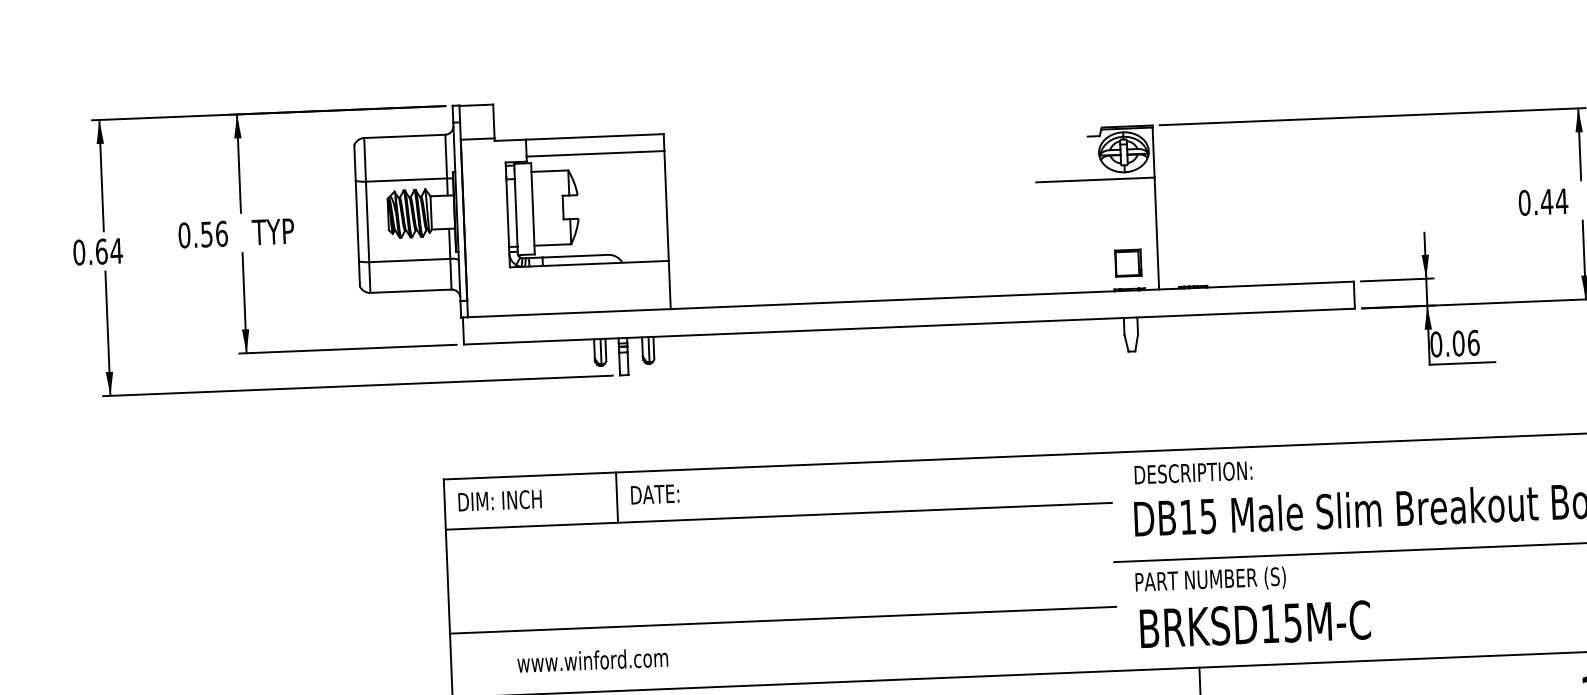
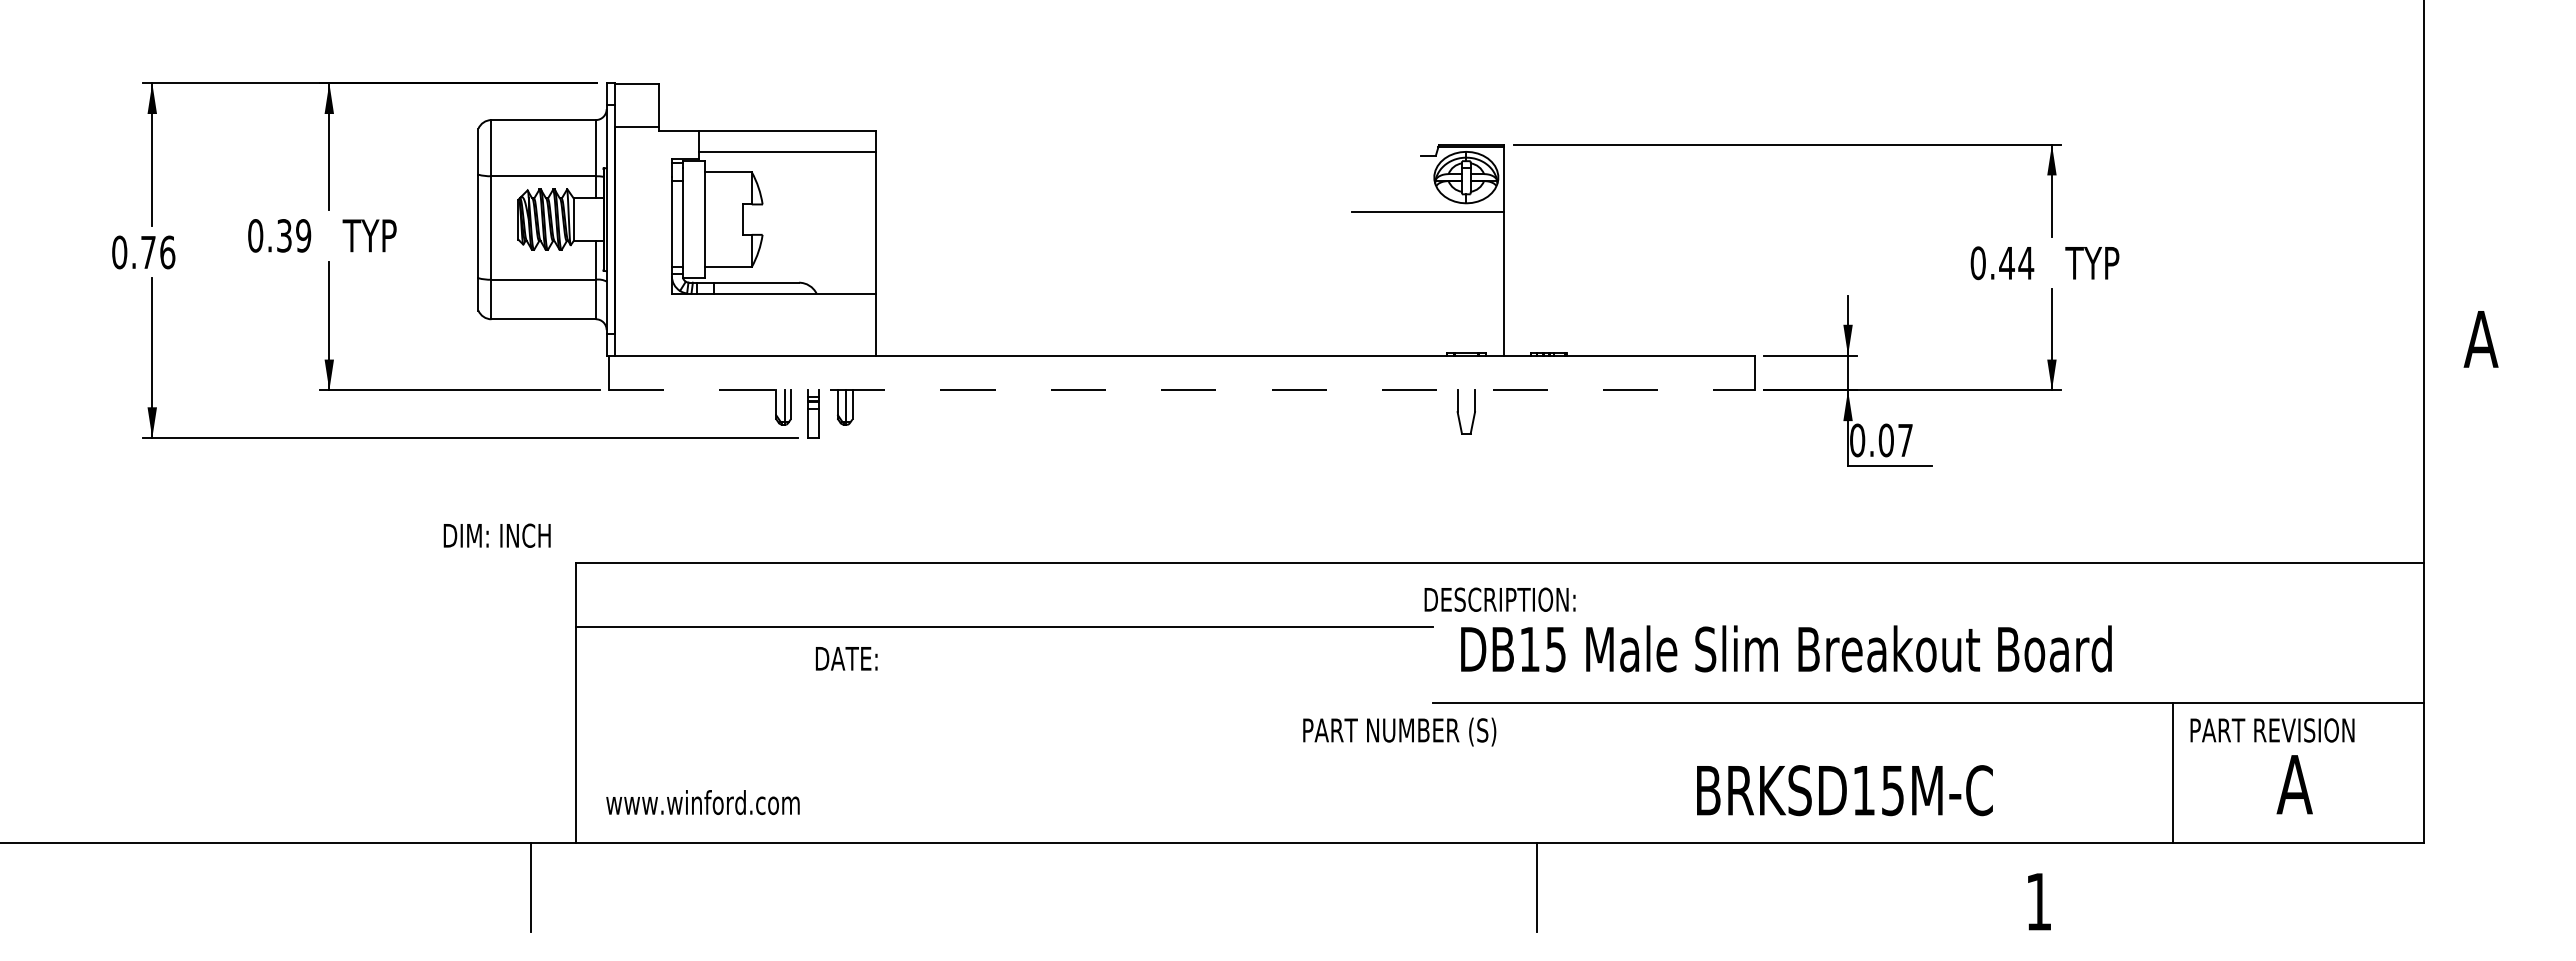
text: (214, 233) -> (294, 235), 0.56 -> 0.39
text: (109, 251) -> (158, 252), 0.64 -> 0.76
part: (1128, 262) -> (1466, 319), removed
line: (909, 326) -> (1181, 390), solid -> dashed
text: (1473, 343) -> (1905, 440), 0.06 -> 0.07
text: (1193, 472) -> (1499, 599), moved
text: (654, 494) -> (846, 658), moved
line: (616, 497) -> (797, 594), removed
text: (499, 500) -> (496, 535), moved
text: (1210, 580) -> (1399, 731), moved
line: (783, 619) -> (1004, 760), removed
text: (1255, 624) -> (1844, 790), moved
text: (592, 660) -> (702, 802), moved

